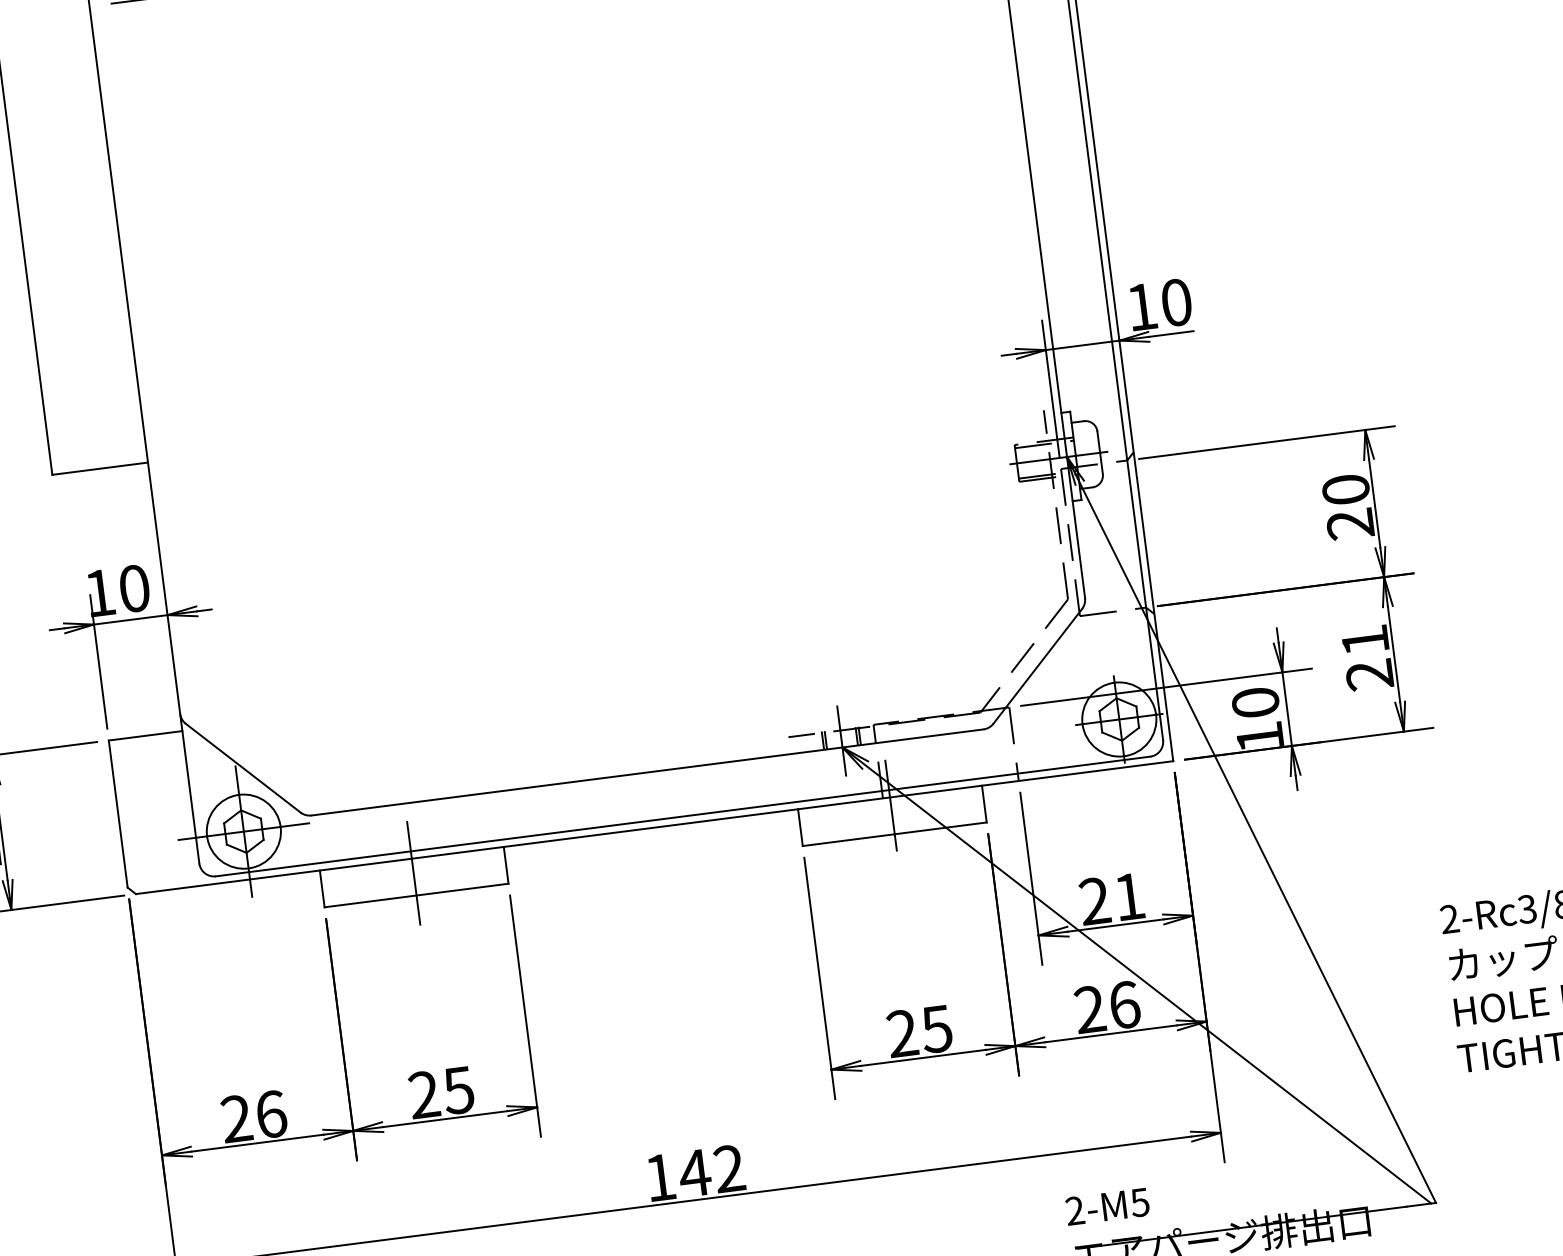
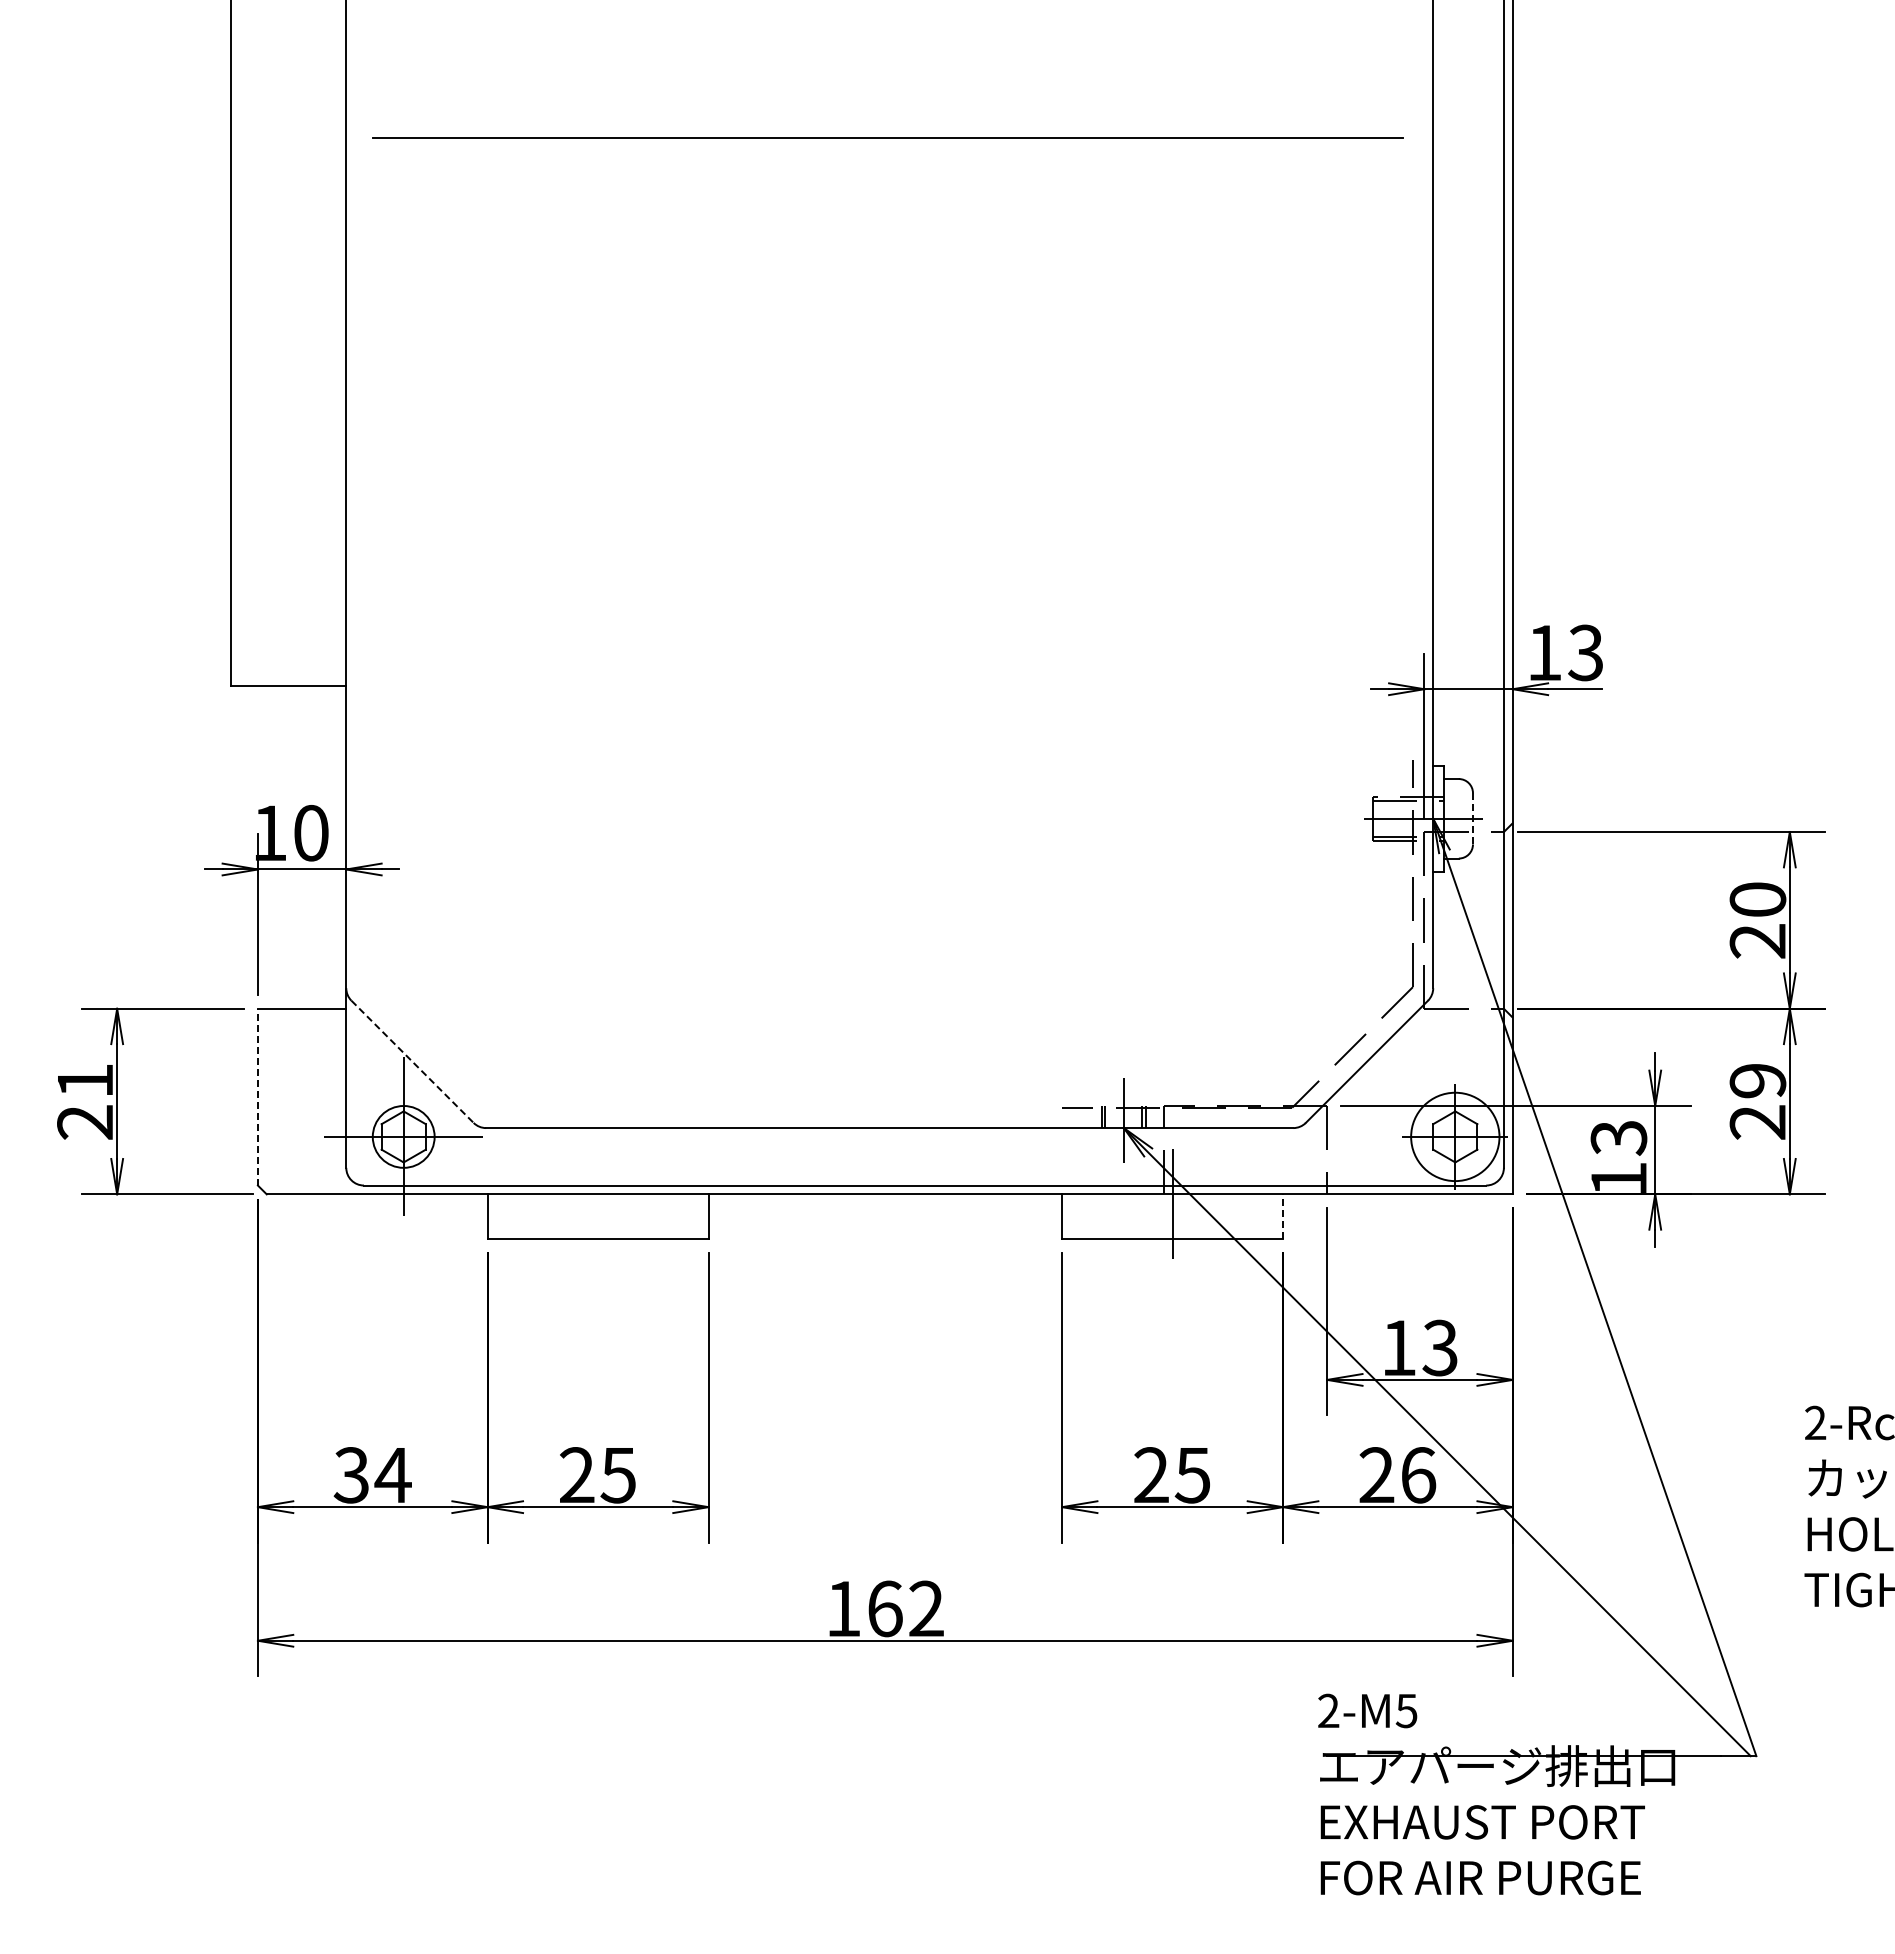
text: (1176, 302) -> (1585, 652), 10 -> 13
line: (1099, 452) -> (1472, 818), solid -> dashed
text: (1364, 641) -> (1757, 1081), 21 -> 29
text: (1255, 702) -> (1618, 1137), 10 -> 13
line: (243, 768) -> (412, 1062), solid -> dashed
line: (984, 803) -> (1283, 1215), solid -> dashed
line: (117, 813) -> (257, 1096), solid -> dashed
circle: (243, 831) -> (403, 1136), size x0.7
line: (413, 872) -> (598, 1211), removed
text: (1111, 898) -> (1419, 1347), 21 -> 13
text: (253, 1116) -> (372, 1475), 26 -> 34
text: (694, 1172) -> (884, 1608), 142 -> 162

